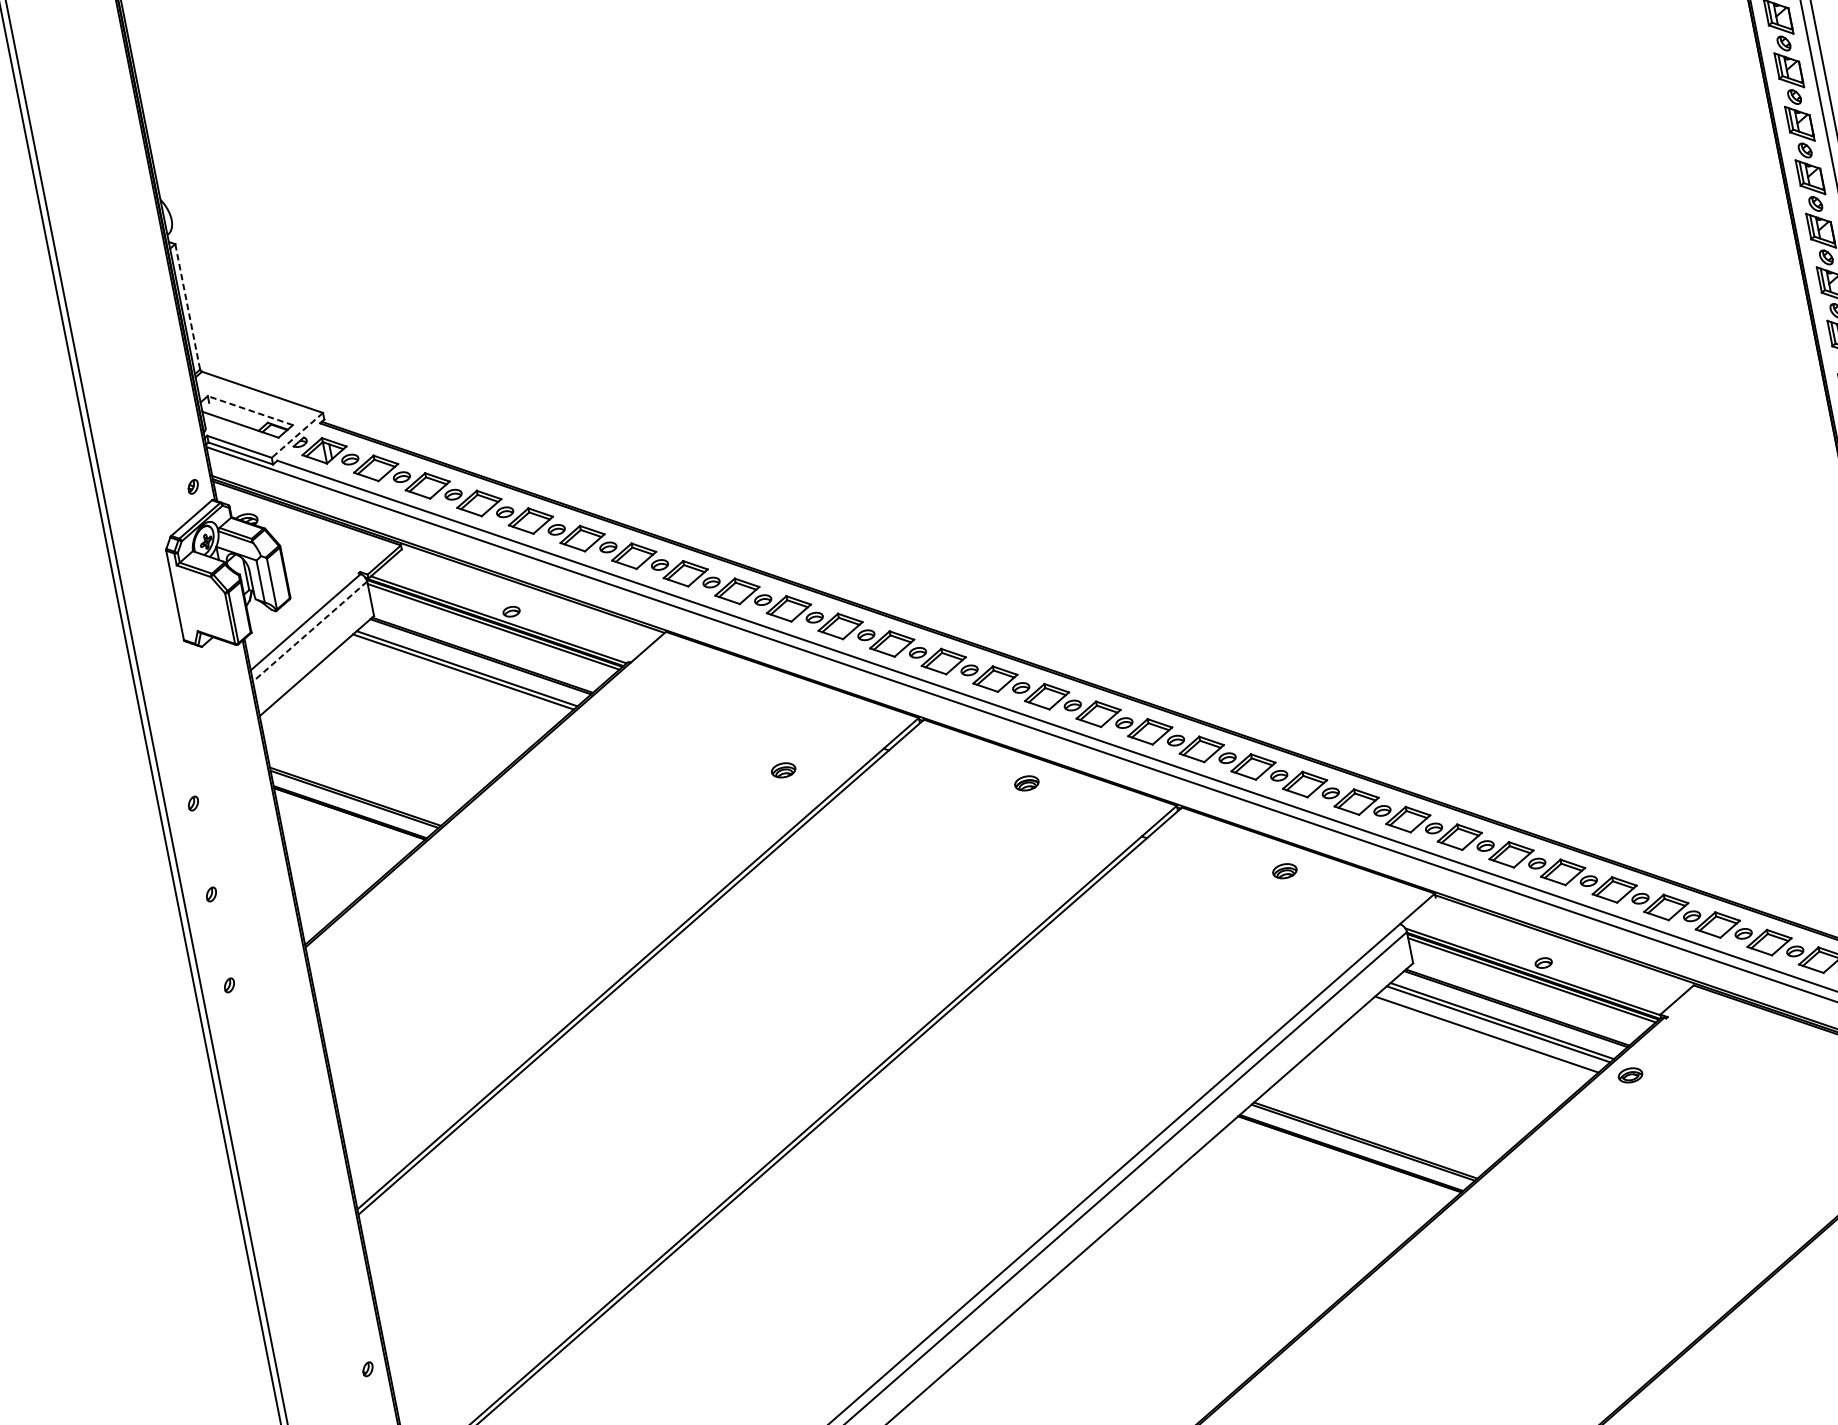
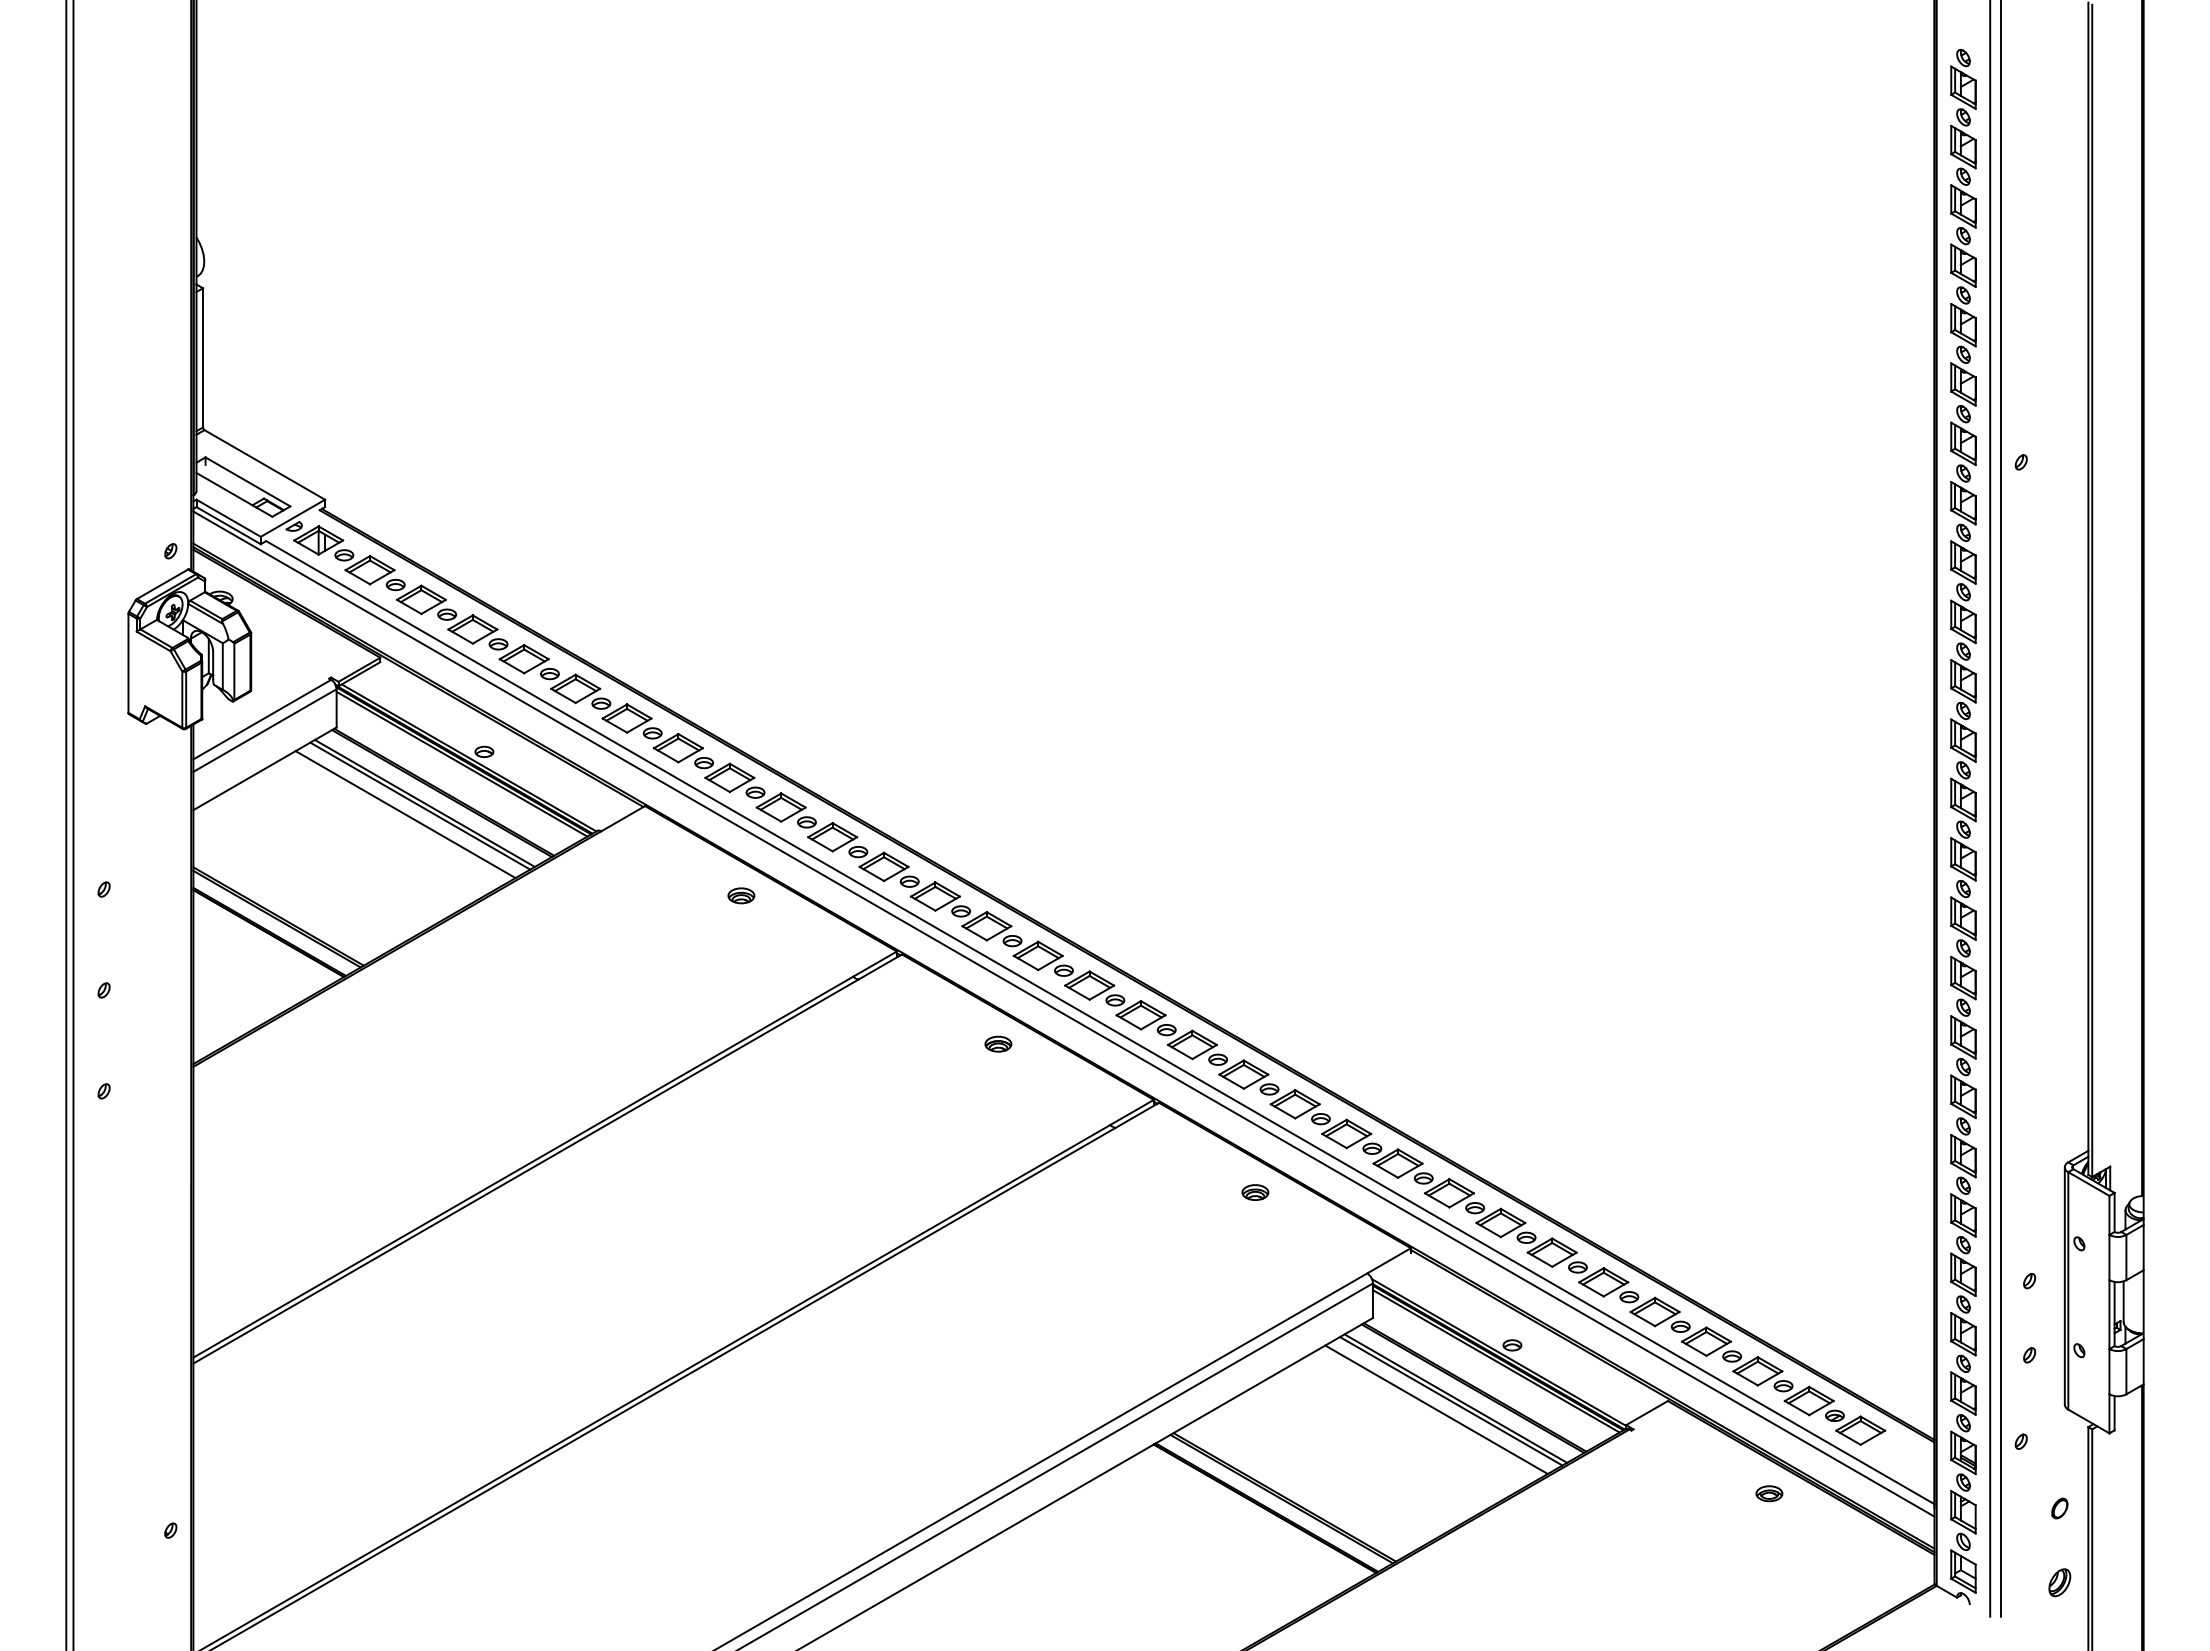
line: (188, 306) -> (203, 357), dashed -> solid
line: (249, 410) -> (247, 481), dashed -> solid
line: (297, 435) -> (292, 518), dashed -> solid
line: (310, 631) -> (265, 730), dashed -> solid
line: (451, 682) -> (405, 814), added
part: (783, 770) -> (741, 895), moved
part: (1630, 1075) -> (1769, 1493), moved

